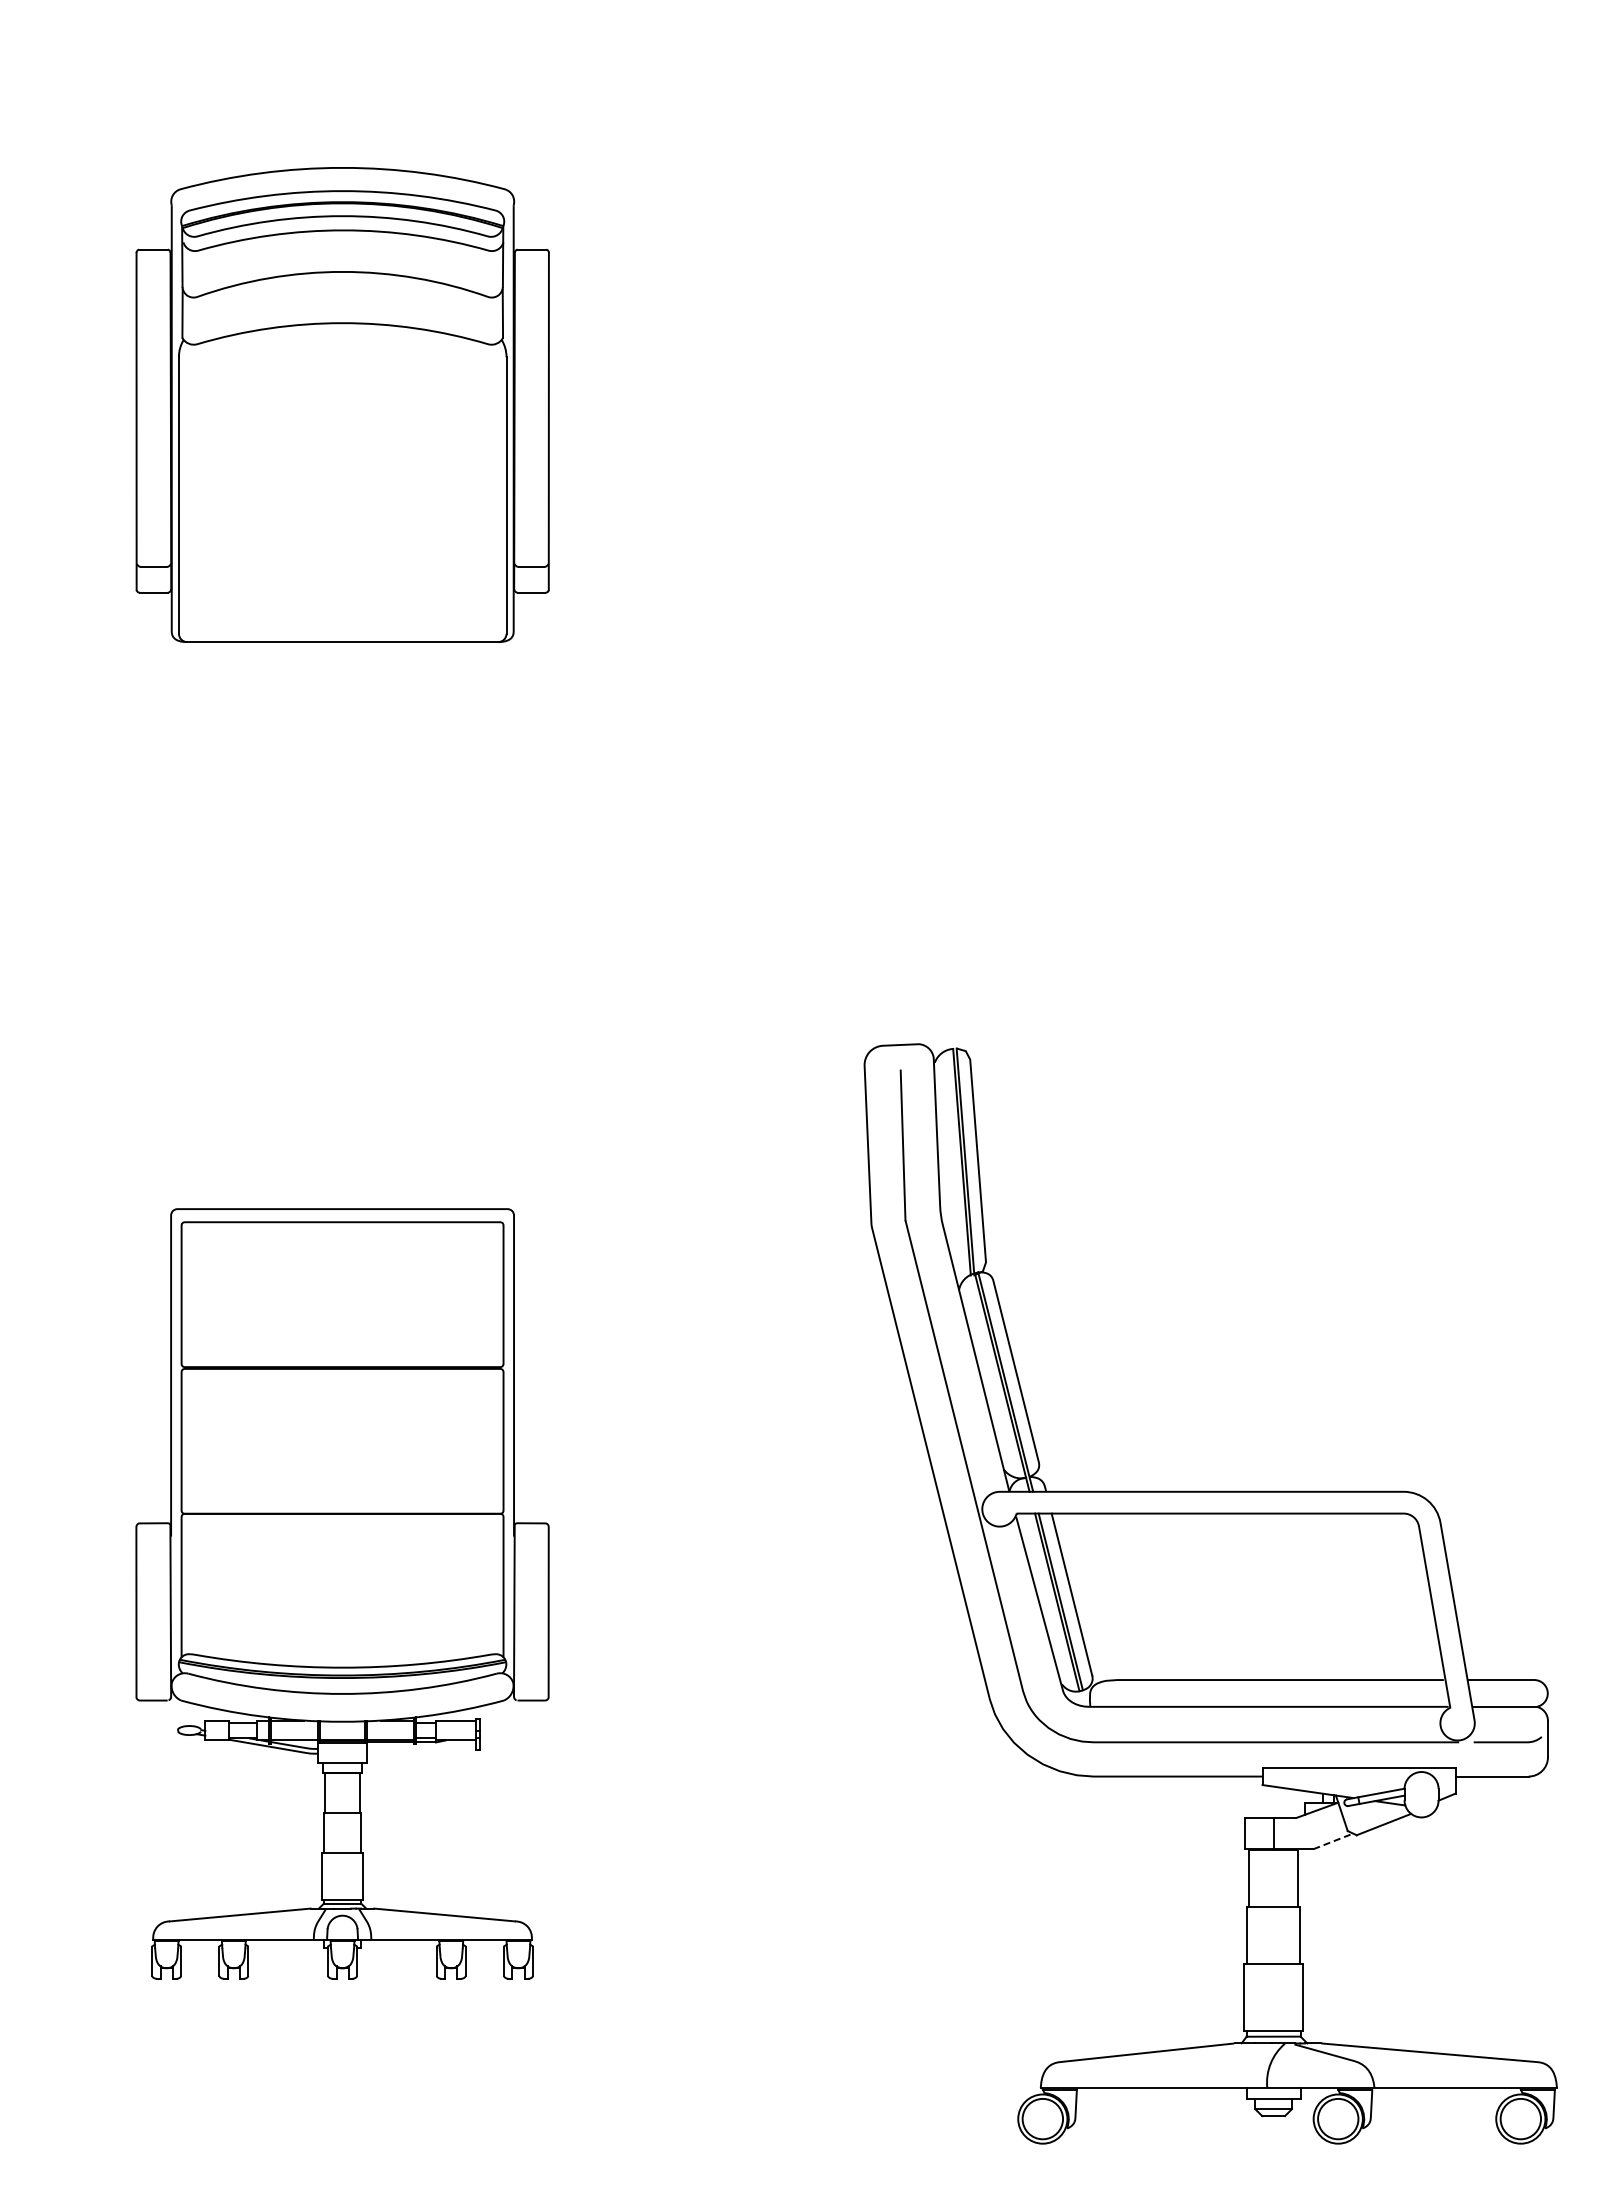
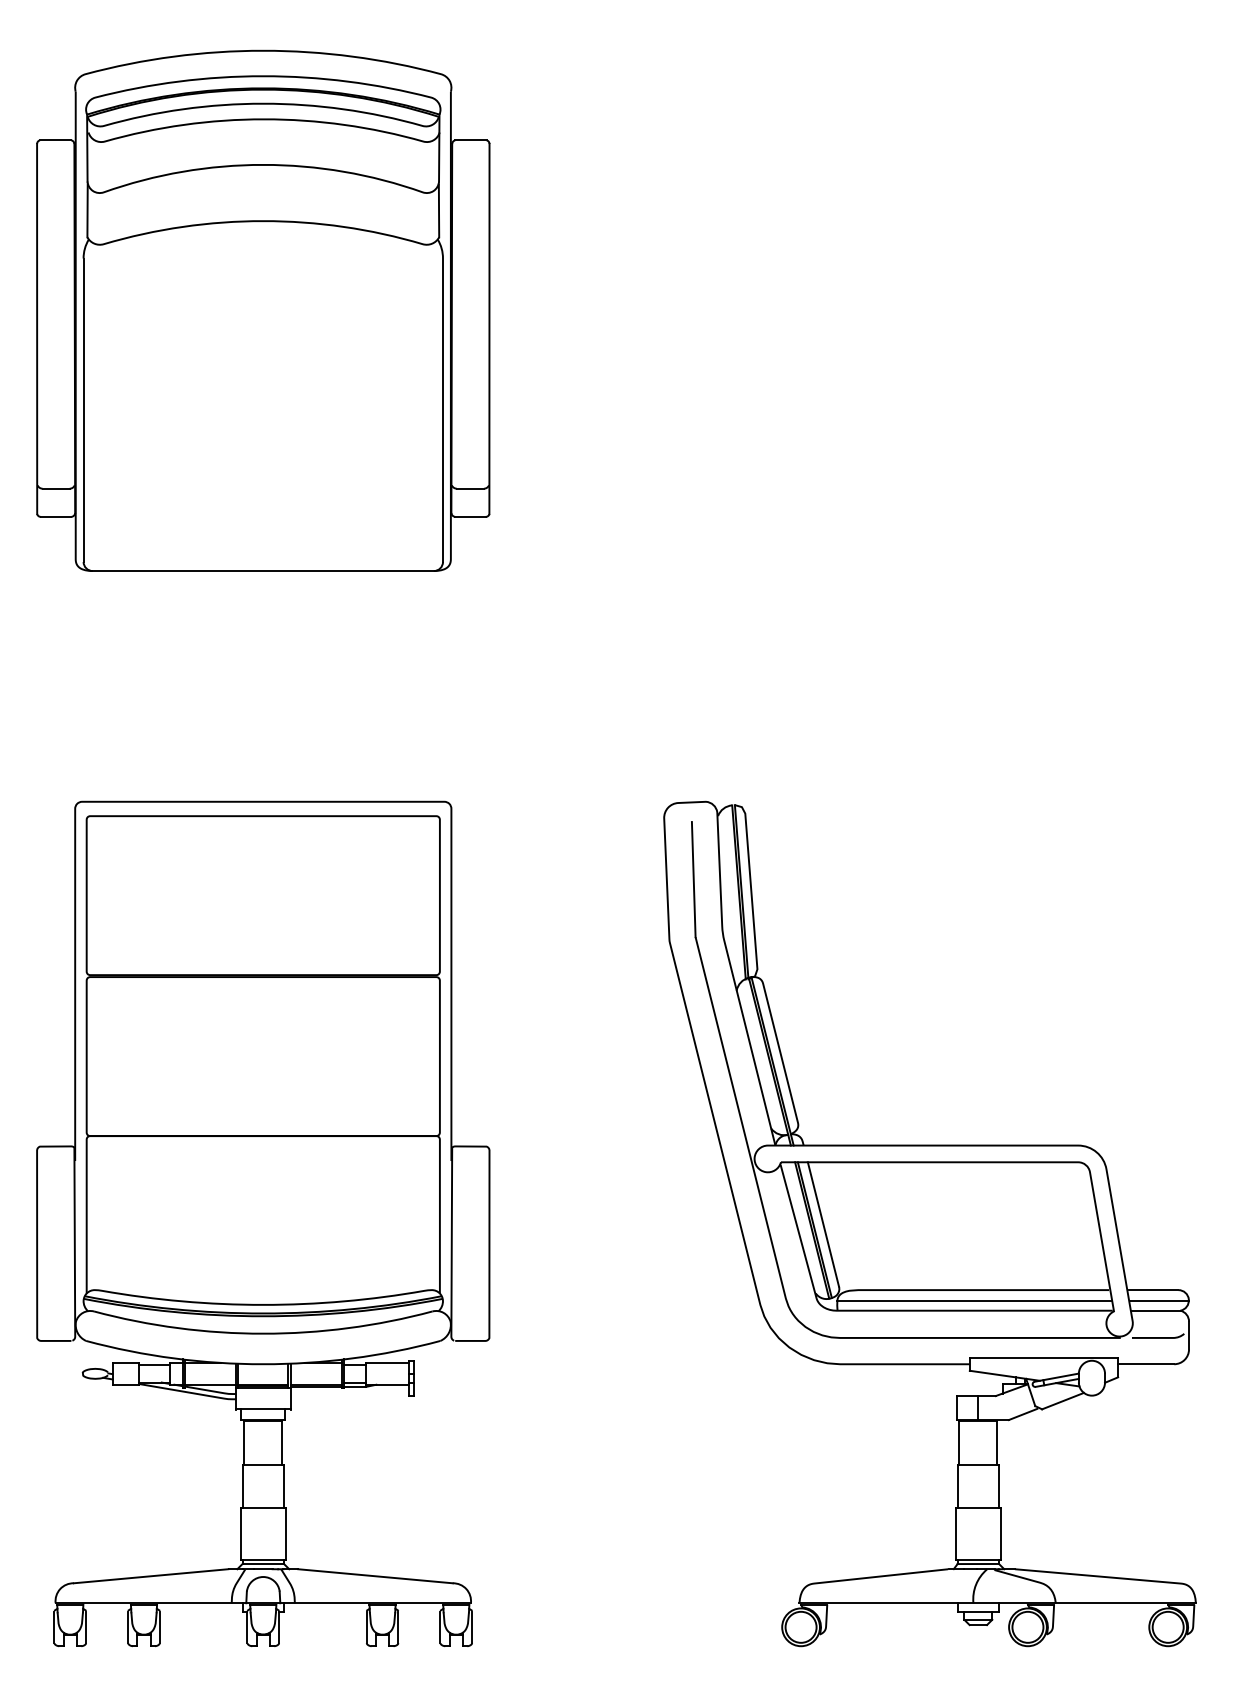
part: (342, 404) -> (263, 310), size x1.43
part: (342, 1593) -> (263, 1223), size x1.43
line: (1268, 1693) -> (974, 1300), added
line: (1509, 1693) -> (1159, 1300), added
line: (1331, 1841) -> (1022, 1414), dashed -> solid

